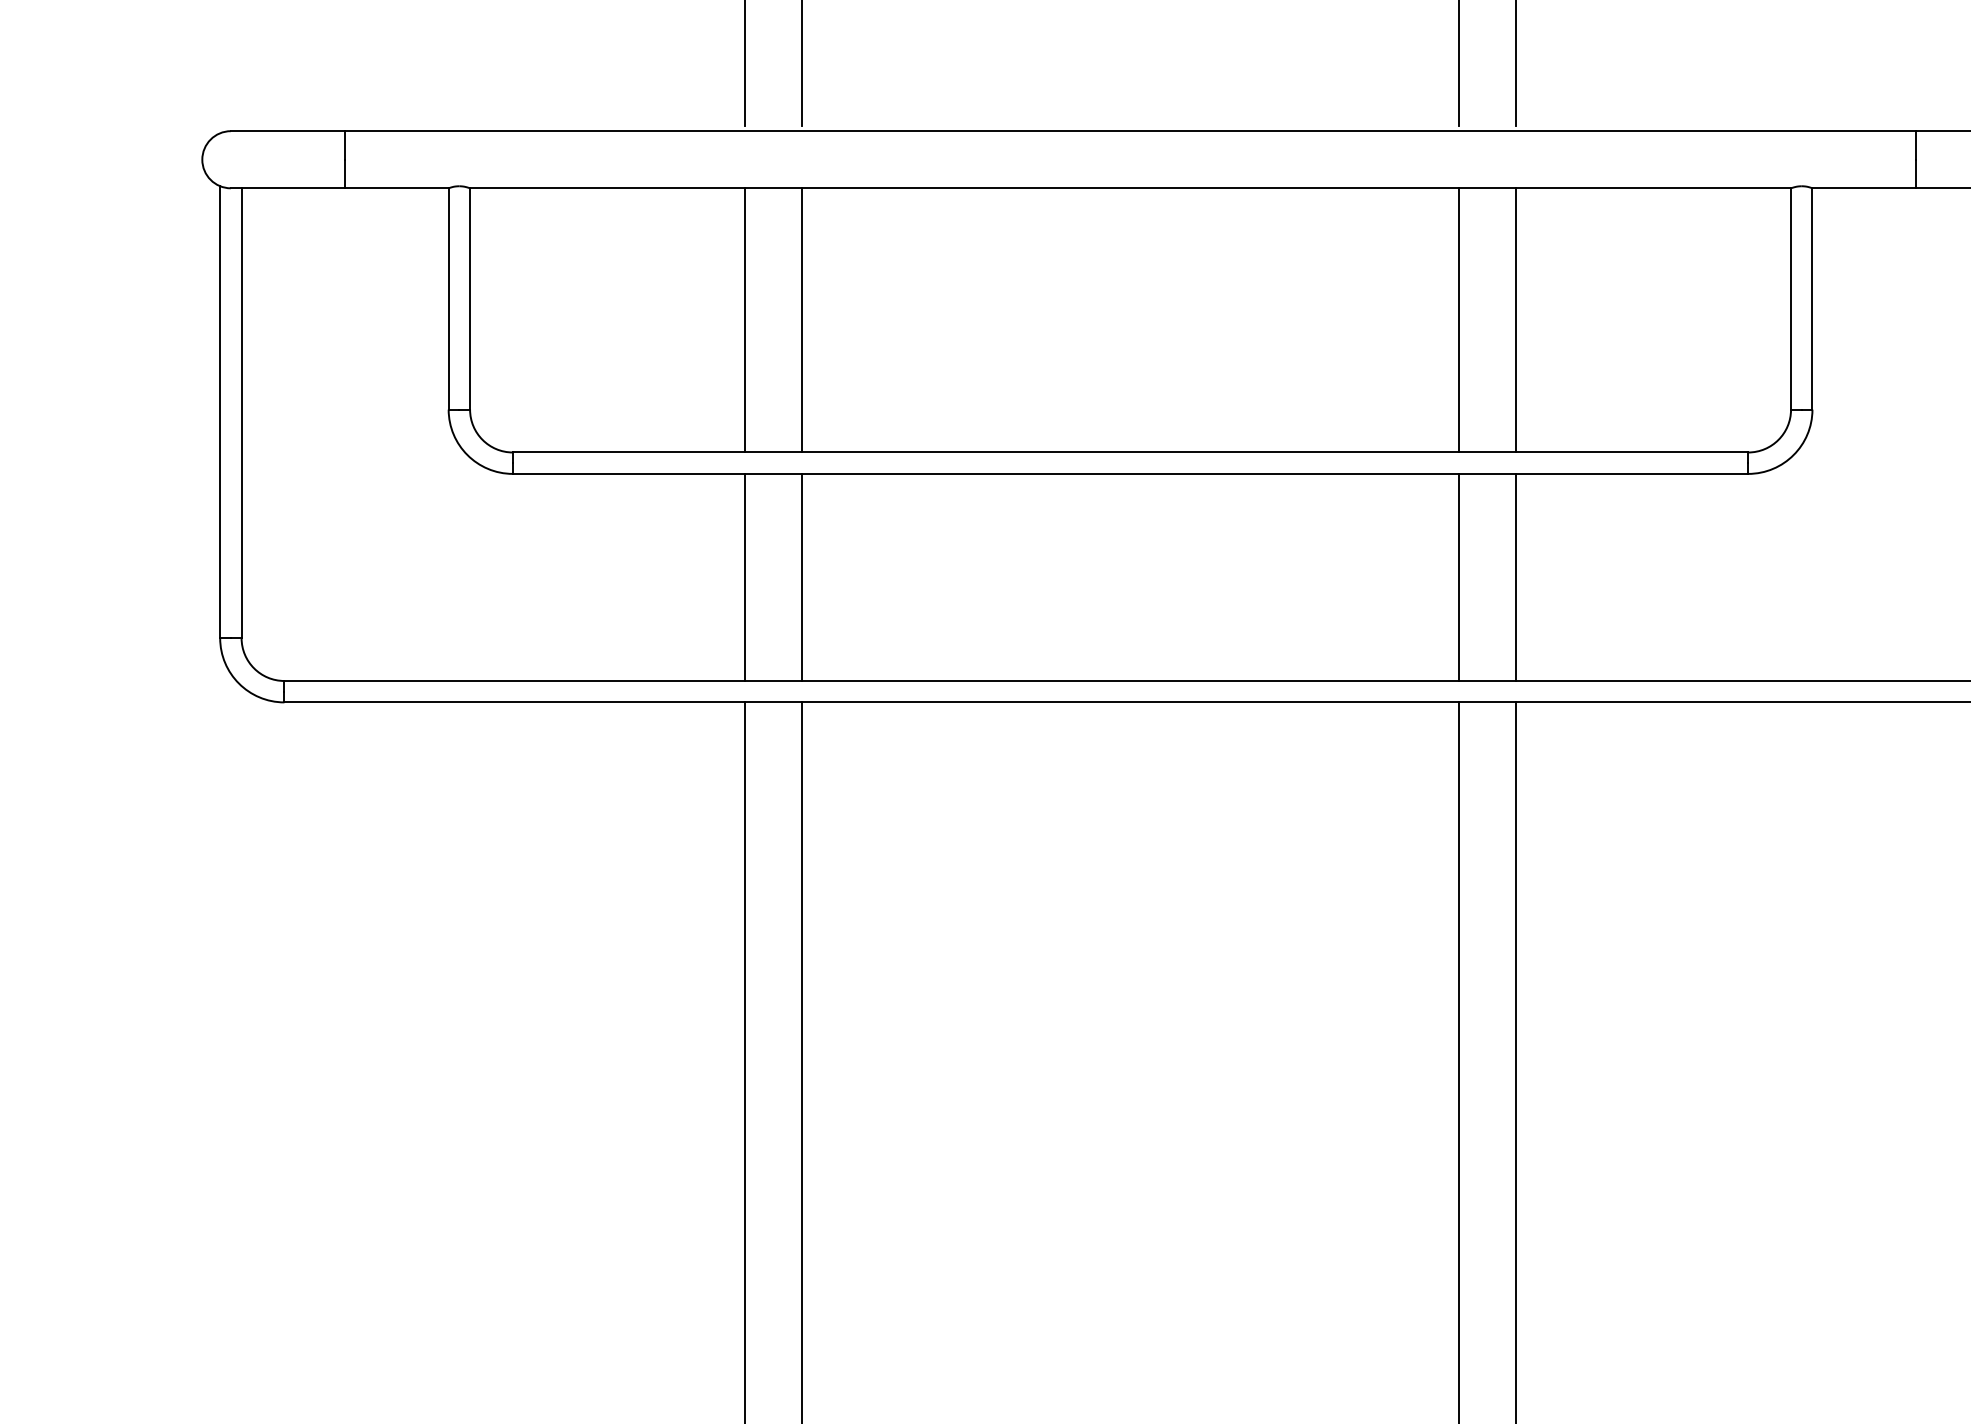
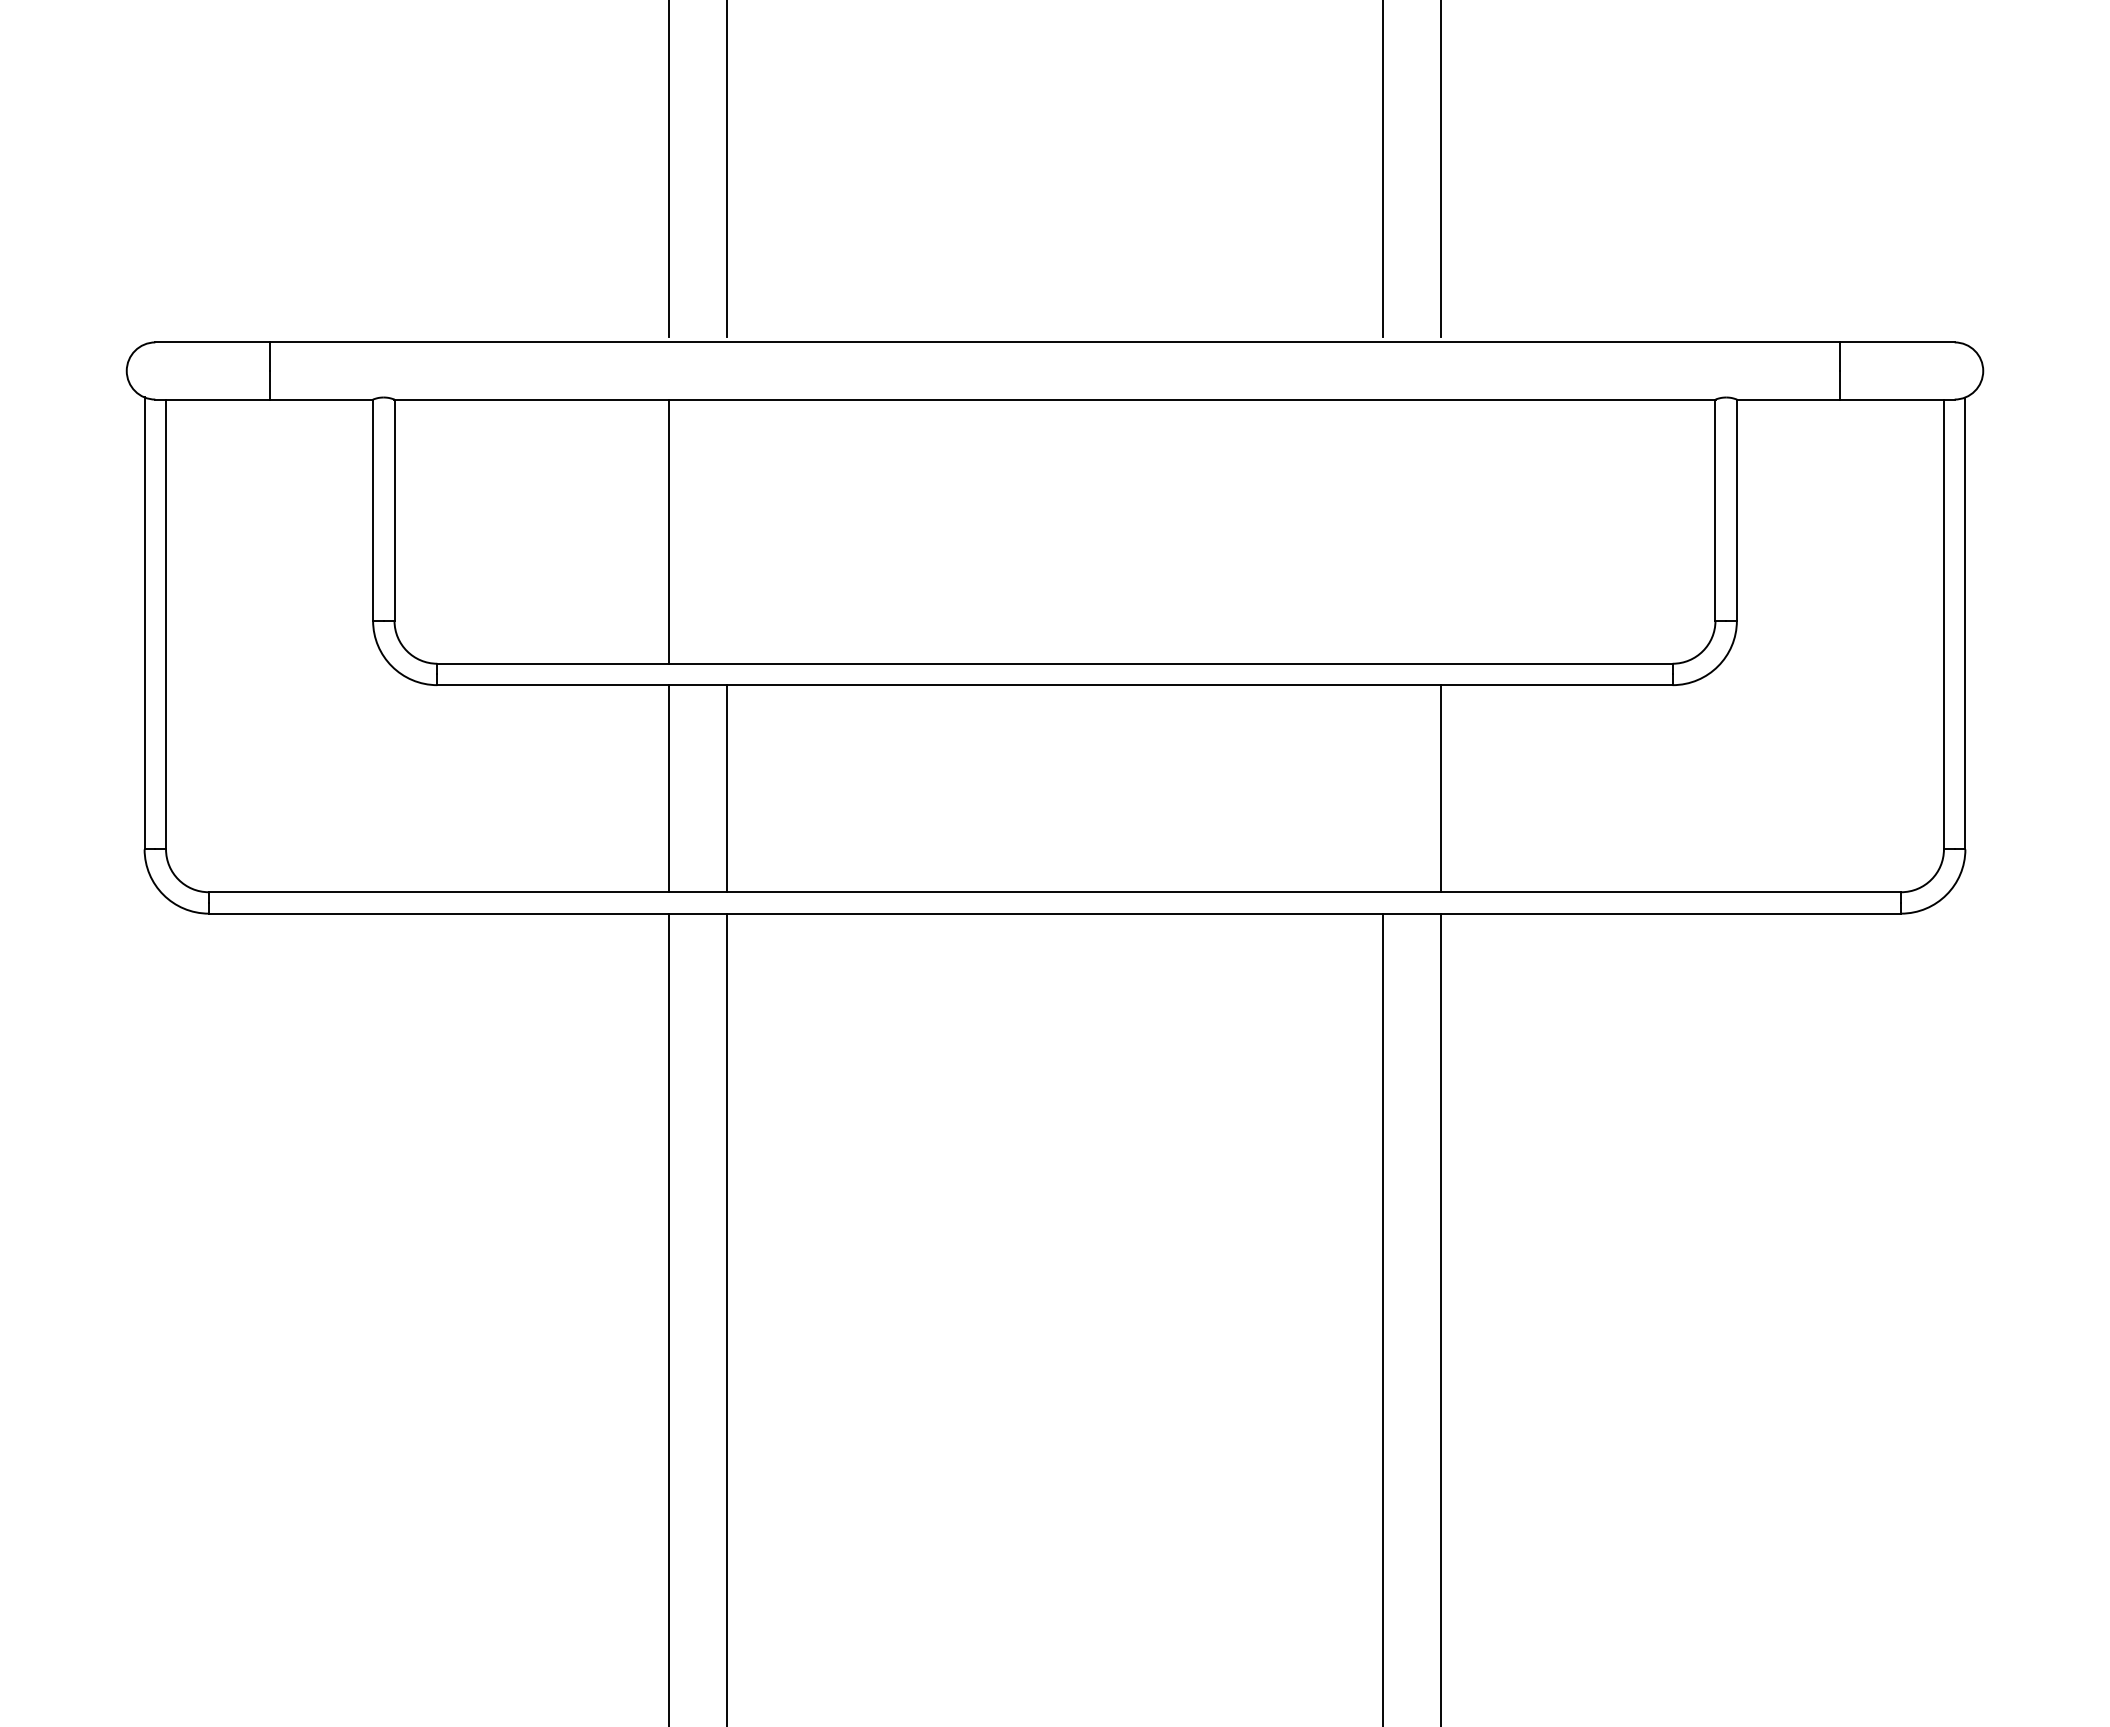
line: (802, 320) -> (726, 531), removed
line: (1459, 320) -> (1383, 531), removed
line: (1516, 320) -> (1440, 531), removed
line: (1459, 577) -> (1383, 788), removed

